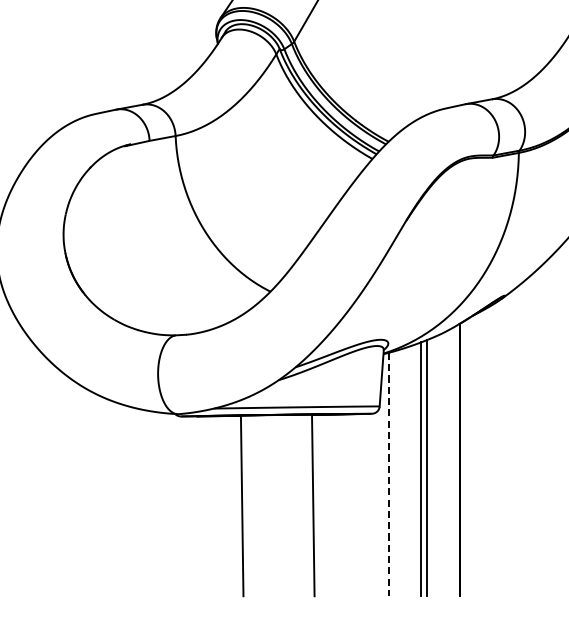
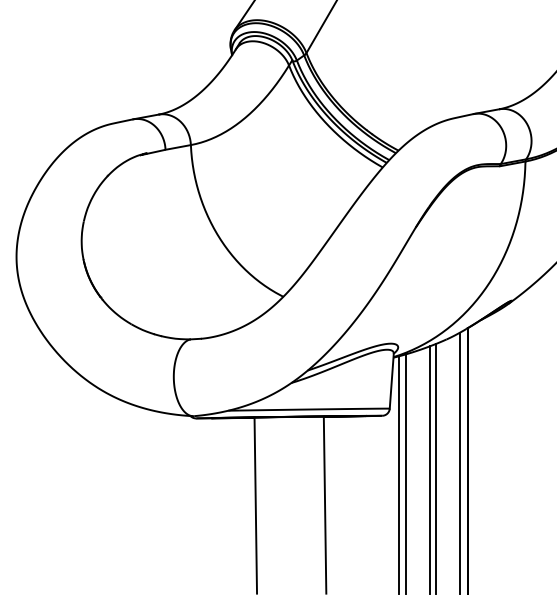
line: (452, 461) -> (460, 462), added
line: (396, 472) -> (406, 473), added
line: (388, 475) -> (398, 475), dashed -> solid

